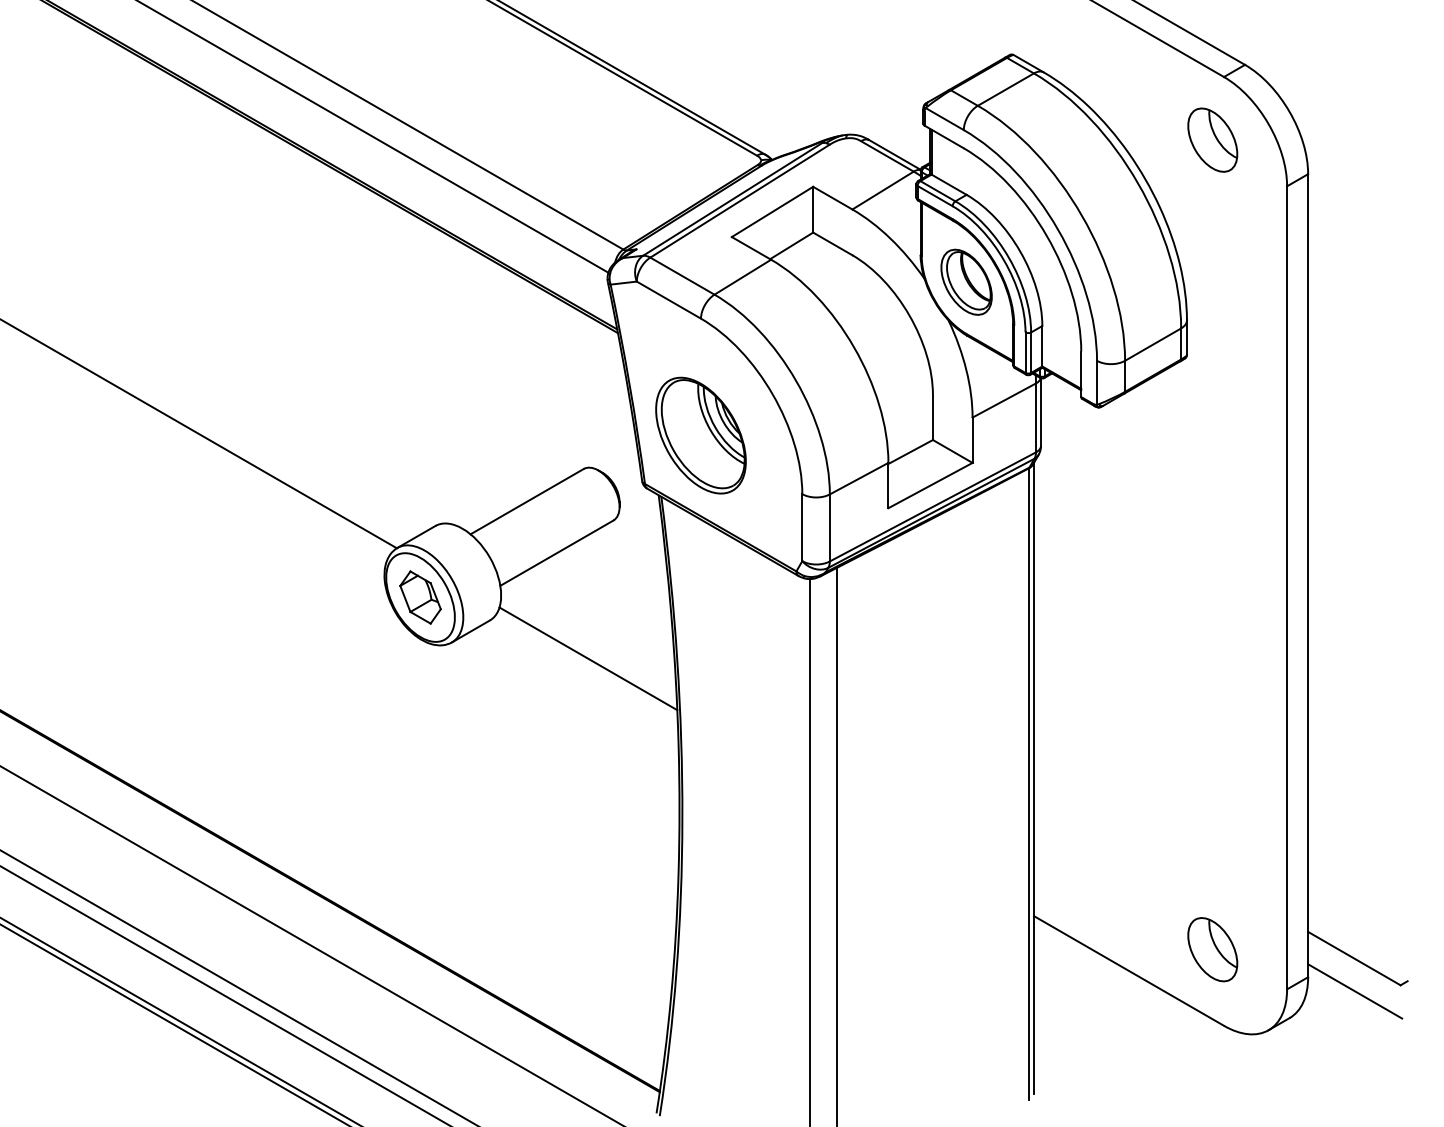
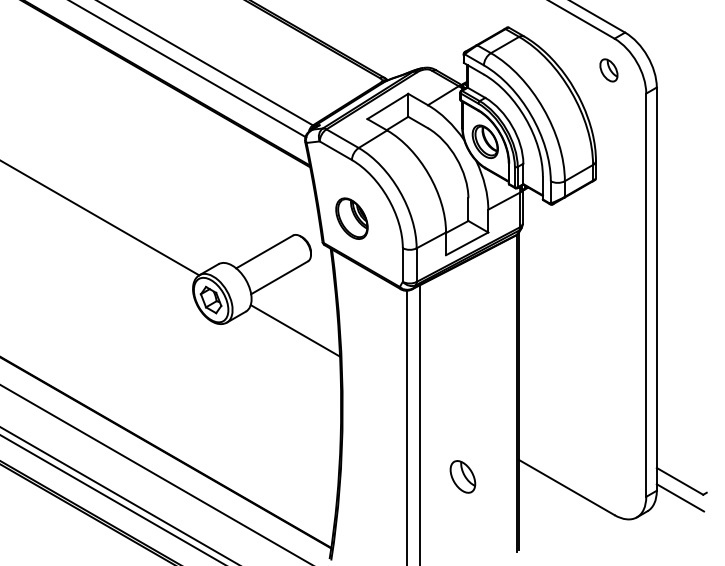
part: (1211, 140) -> (608, 70), size x0.7
part: (700, 435) -> (351, 218), size x0.7
part: (1211, 948) -> (462, 476), moved

